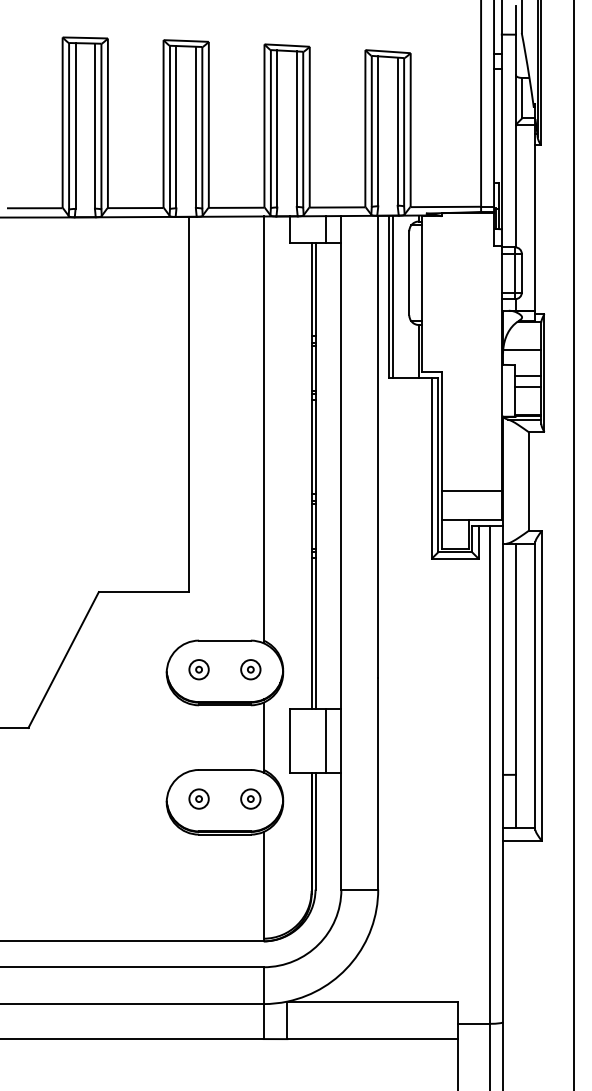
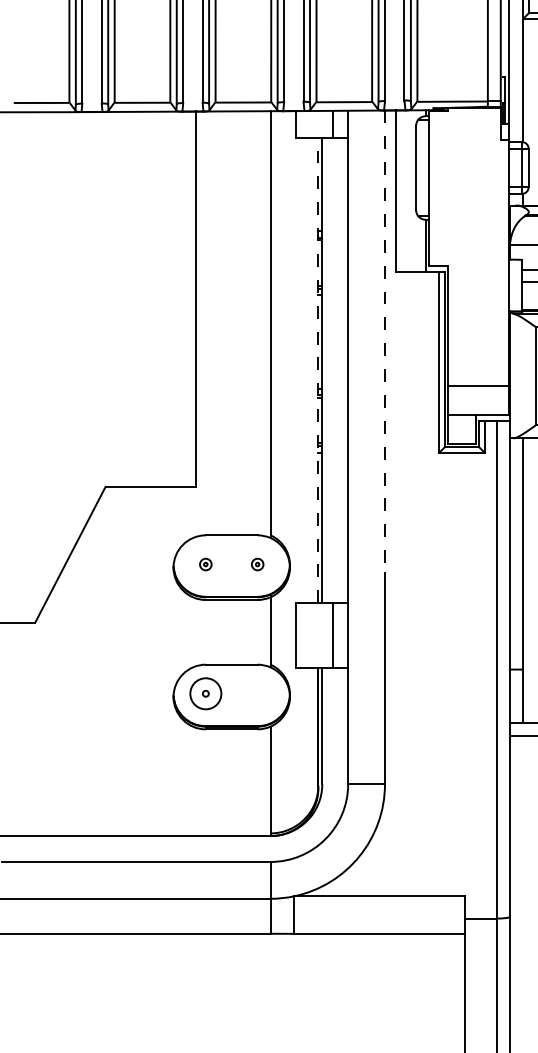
line: (393, 296) -> (400, 191), removed
line: (378, 447) -> (385, 342), solid -> dashed
line: (311, 475) -> (318, 370), solid -> dashed
part: (198, 669) -> (205, 564), size x0.6
part: (250, 669) -> (257, 564), size x0.6
circle: (198, 798) -> (205, 693), size x1.6
part: (250, 798) -> (257, 693), removed

